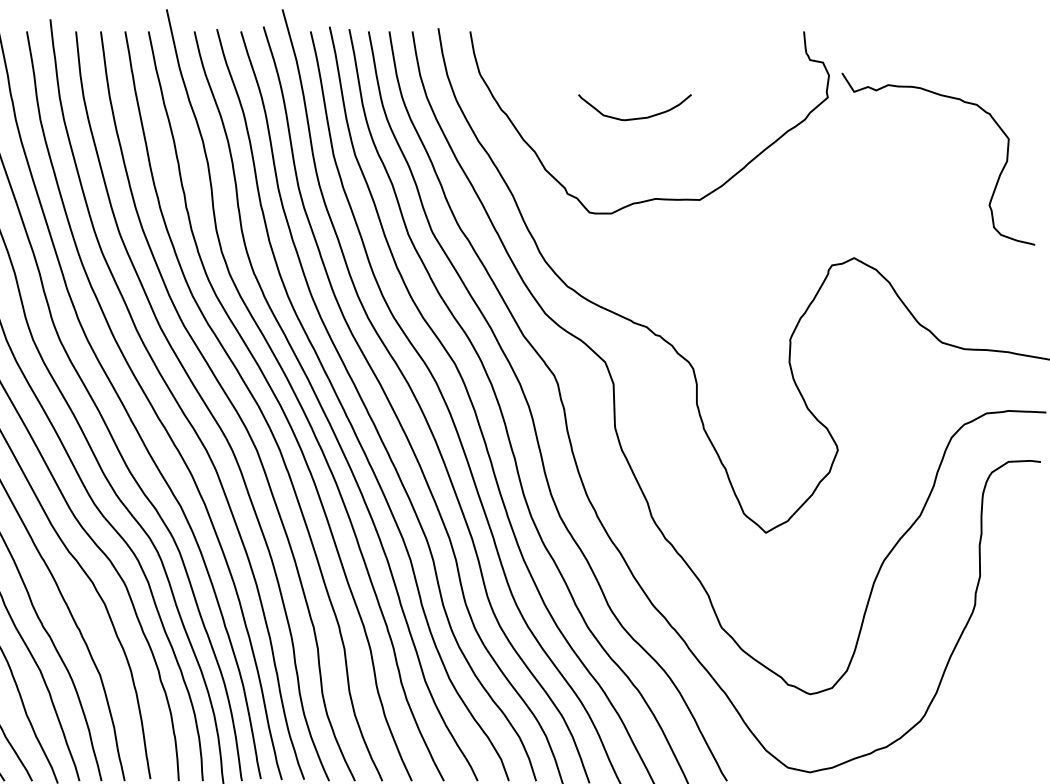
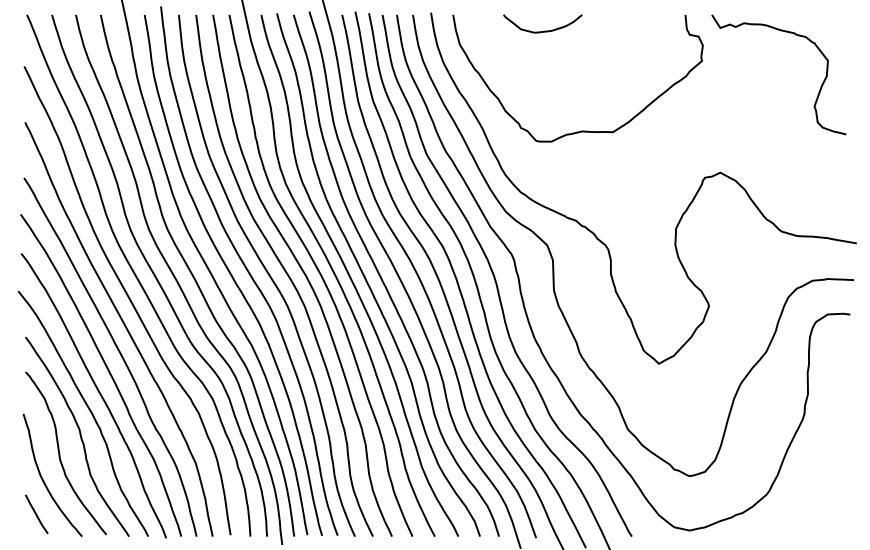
curve: (953, 99) -> (789, 33), moved
curve: (637, 117) -> (544, 30), moved

